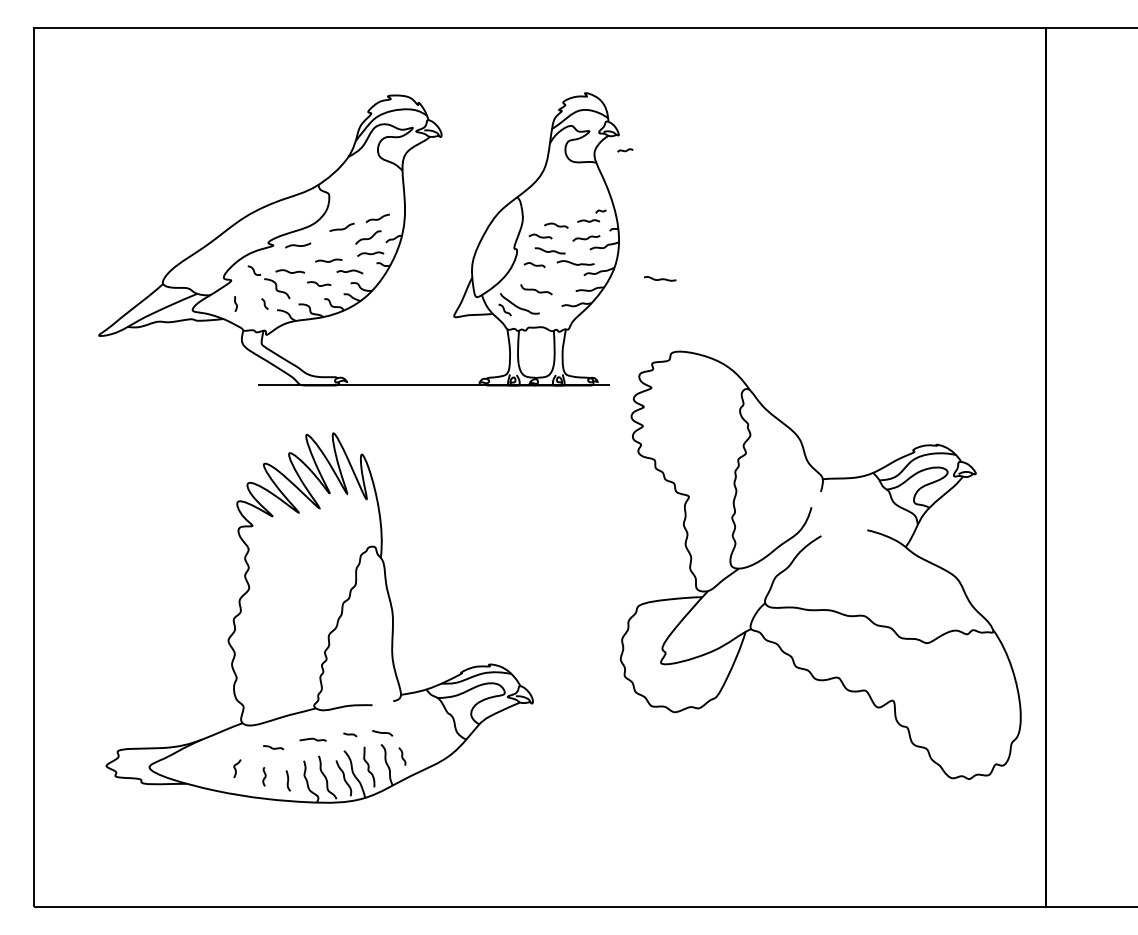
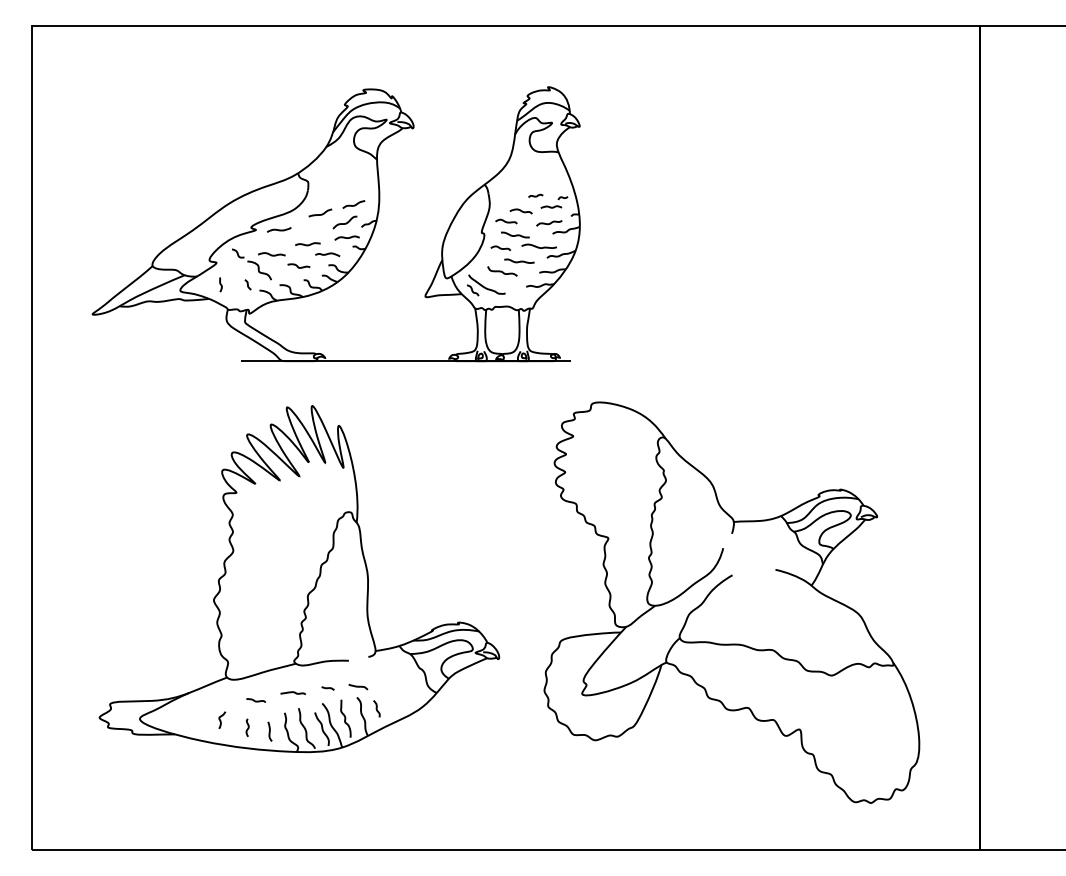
curve: (625, 150) -> (535, 195), moved
curve: (661, 278) -> (520, 260), moved
part: (820, 565) -> (731, 602), moved

